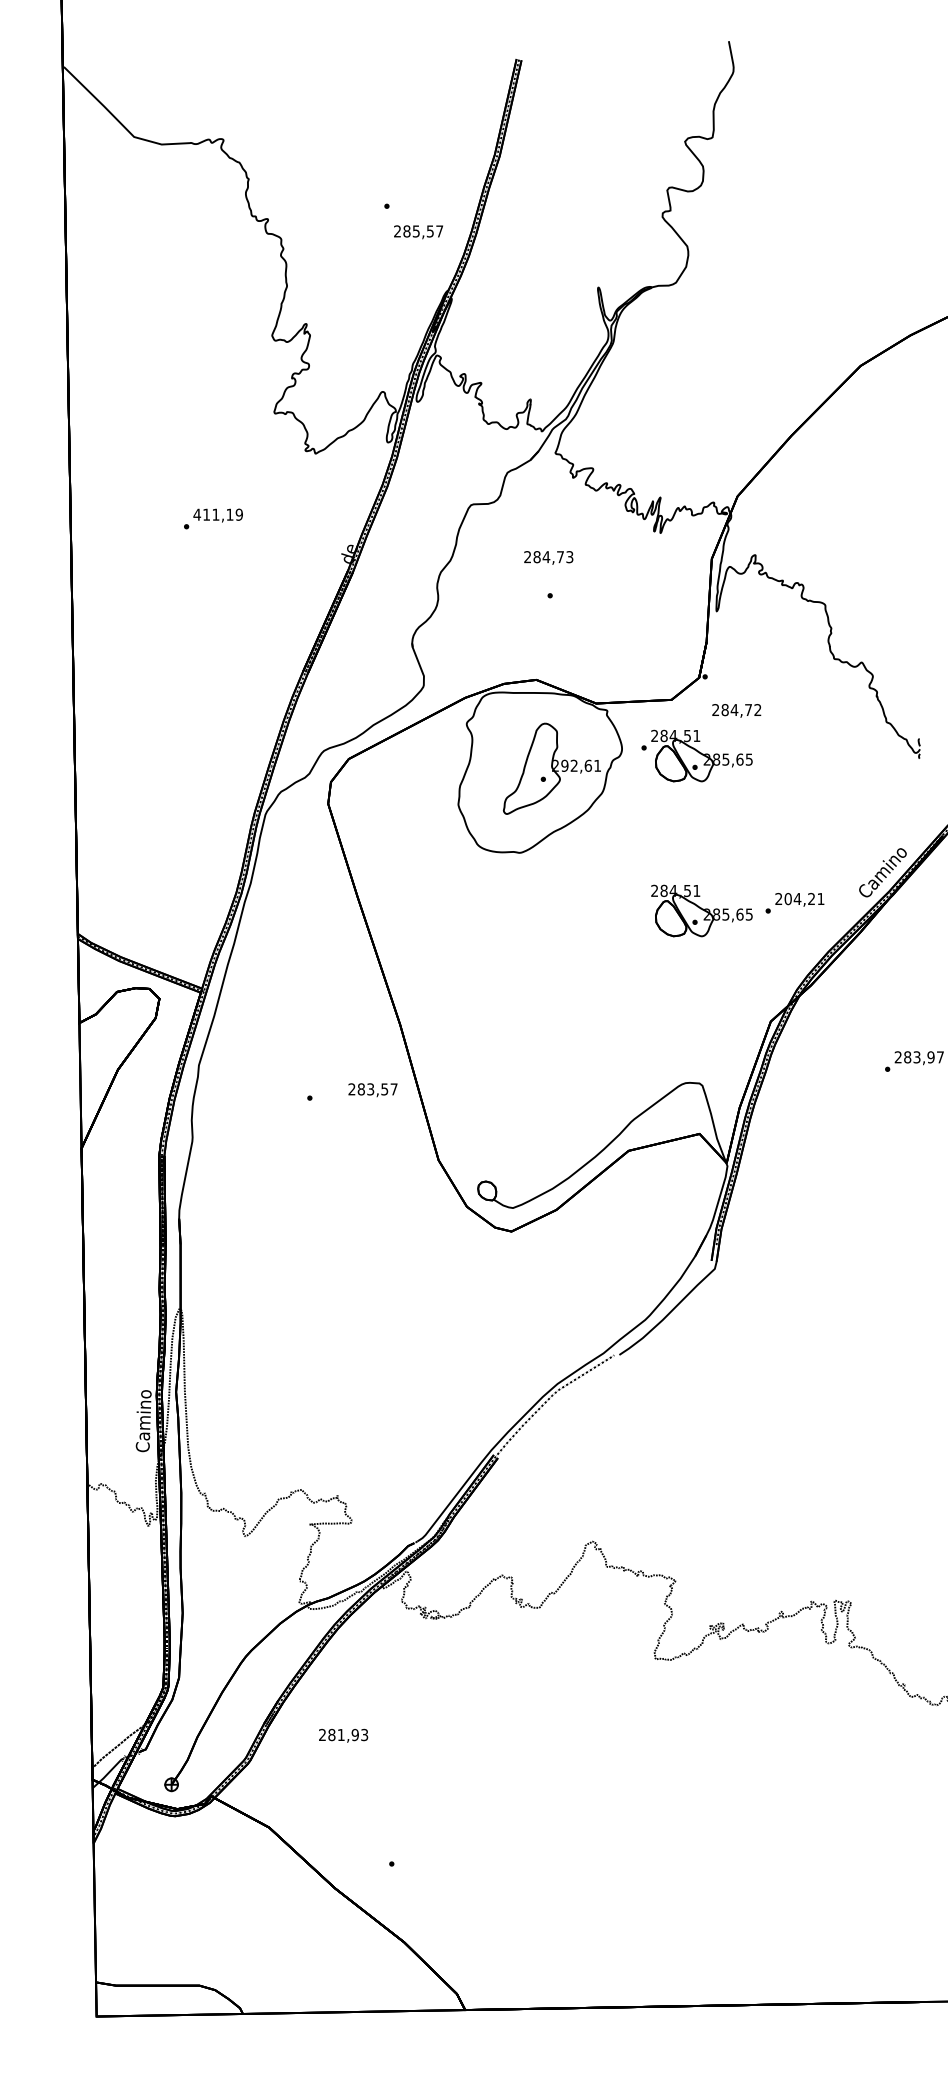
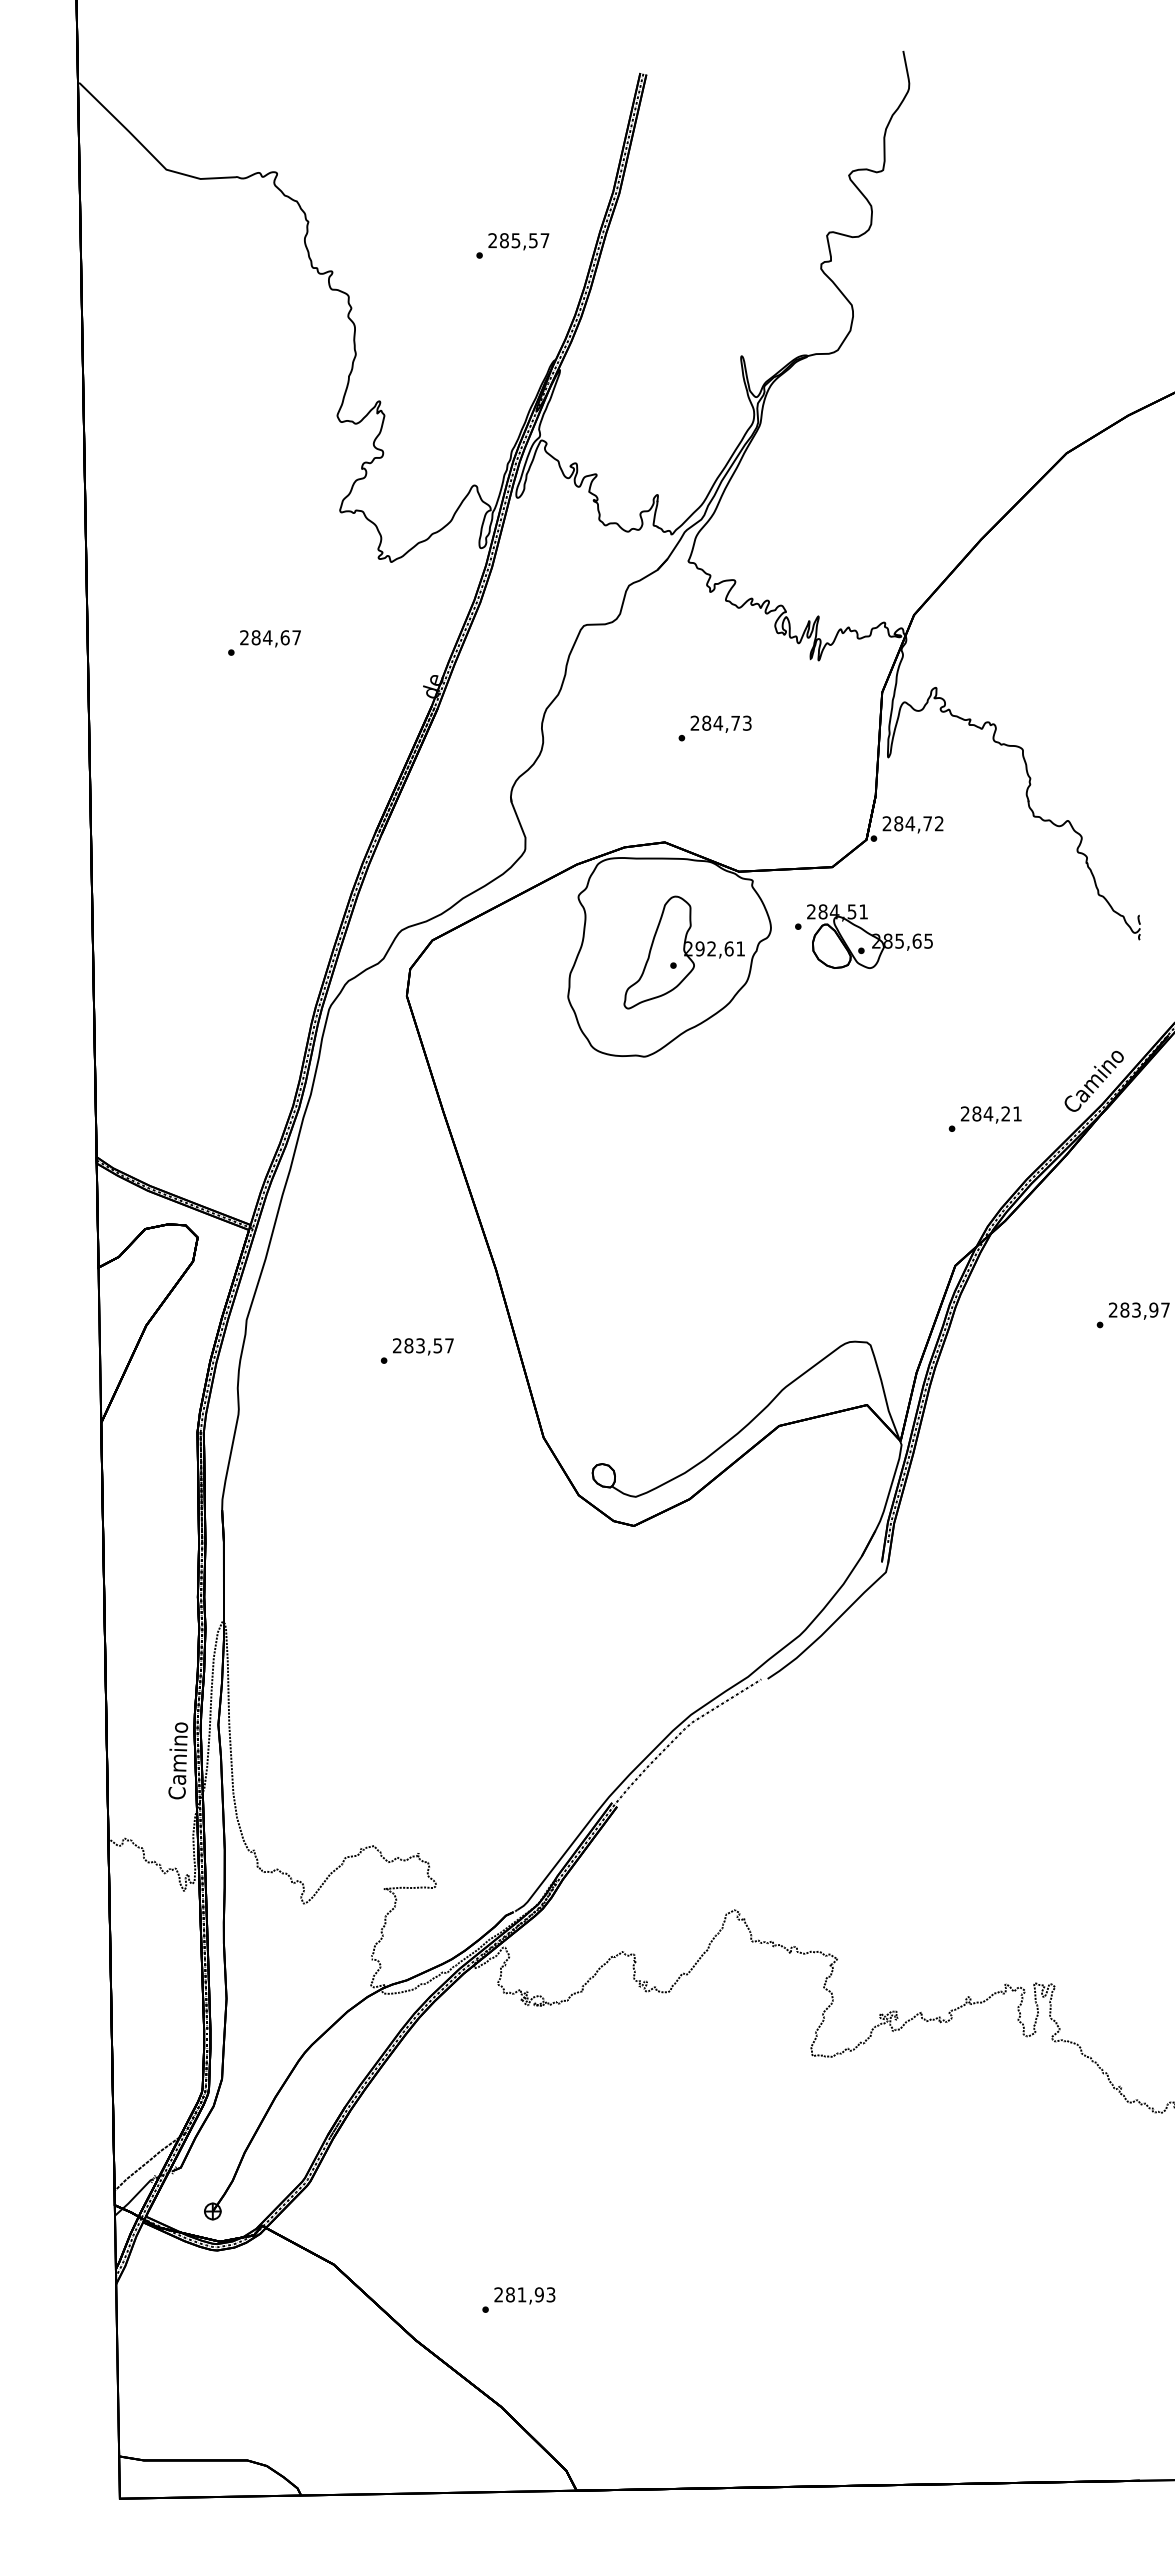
text: (418, 232) -> (518, 241), moved
text: (218, 514) -> (270, 637), 411,19 -> 284,67
text: (548, 557) -> (720, 723), moved
text: (736, 710) -> (912, 824), moved
text: (787, 898) -> (976, 1113), 204,21 -> 284,21
part: (701, 910) -> (869, 1128), removed
text: (373, 1089) -> (423, 1346), moved
text: (343, 1735) -> (524, 2295), moved

